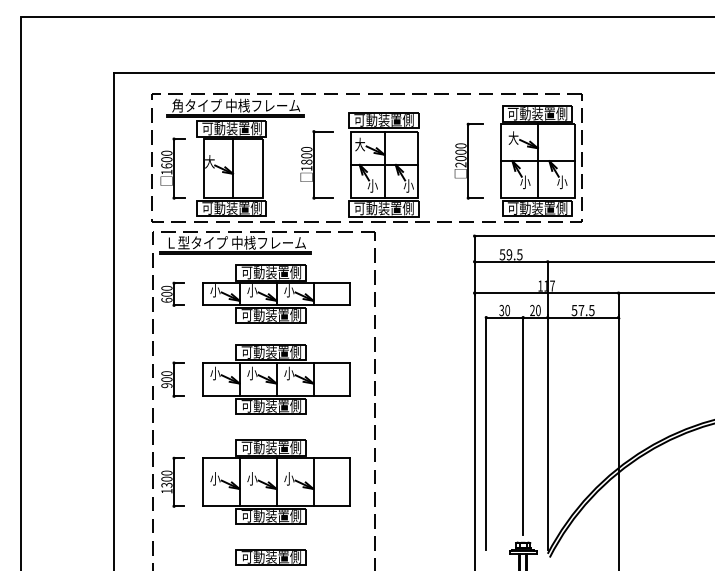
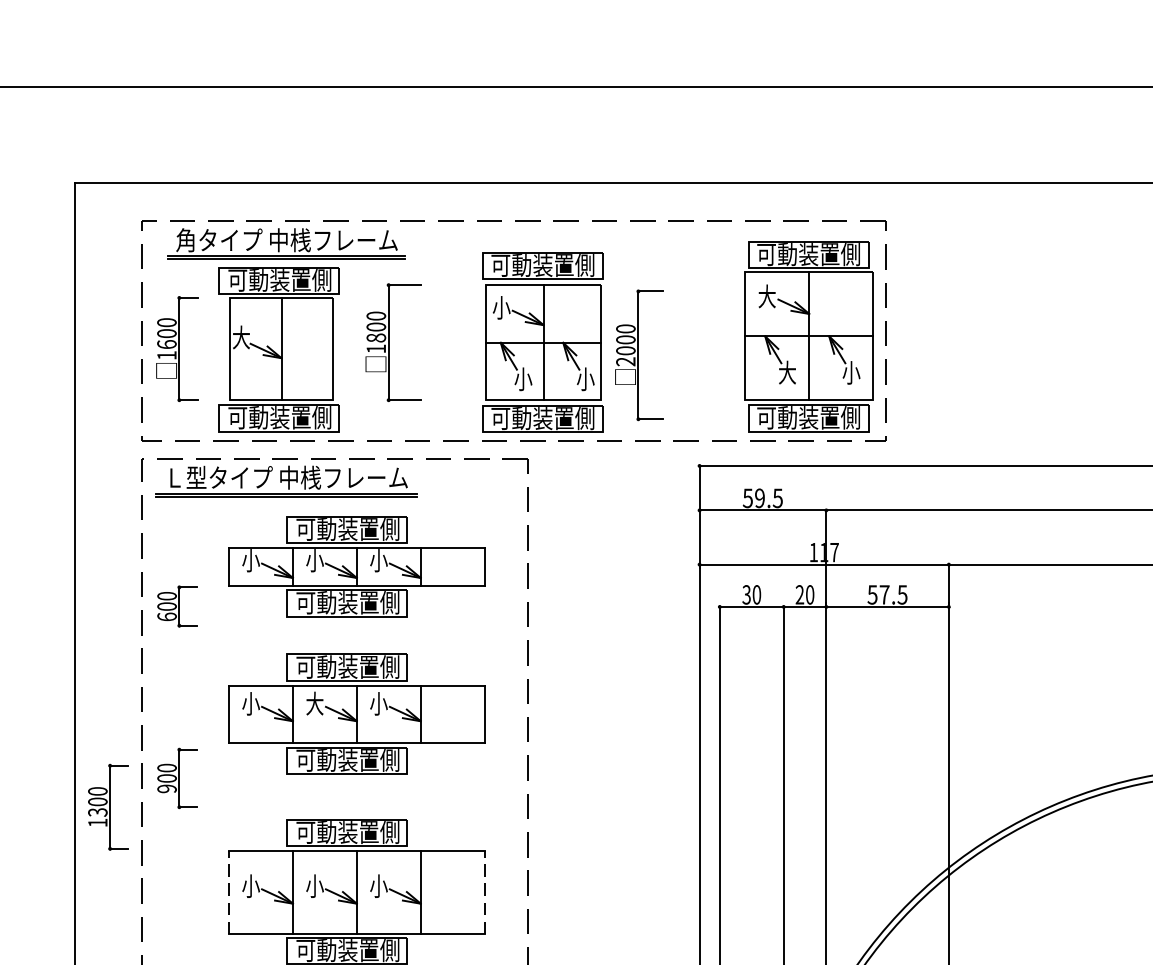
text: (360, 144) -> (502, 307), 大 -> 小
part: (468, 160) -> (638, 354), moved
part: (316, 164) -> (393, 342), moved
text: (525, 182) -> (787, 373), 小 -> 大
part: (172, 293) -> (176, 605), moved
text: (252, 373) -> (315, 703), 小 -> 大
part: (172, 379) -> (176, 778), moved
part: (172, 481) -> (107, 805), moved
line: (202, 481) -> (228, 890), solid -> dashed
line: (350, 481) -> (484, 890), solid -> dashed

